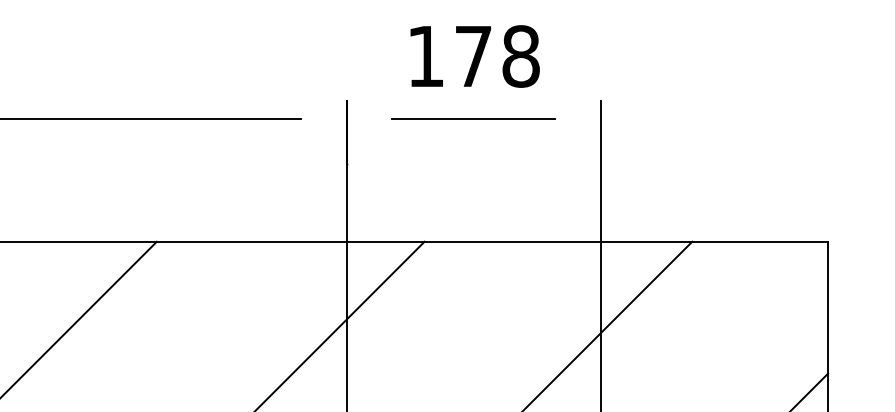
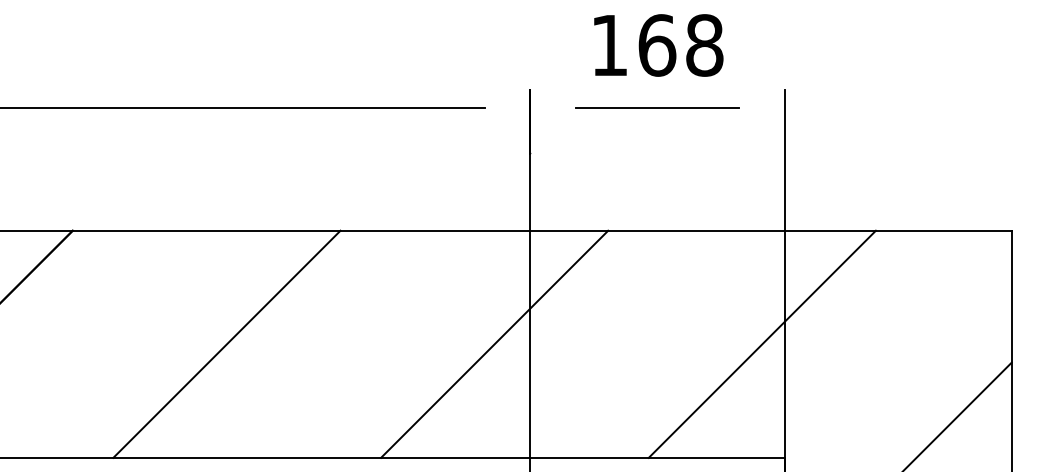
text: (473, 56) -> (657, 45), 178 -> 168

